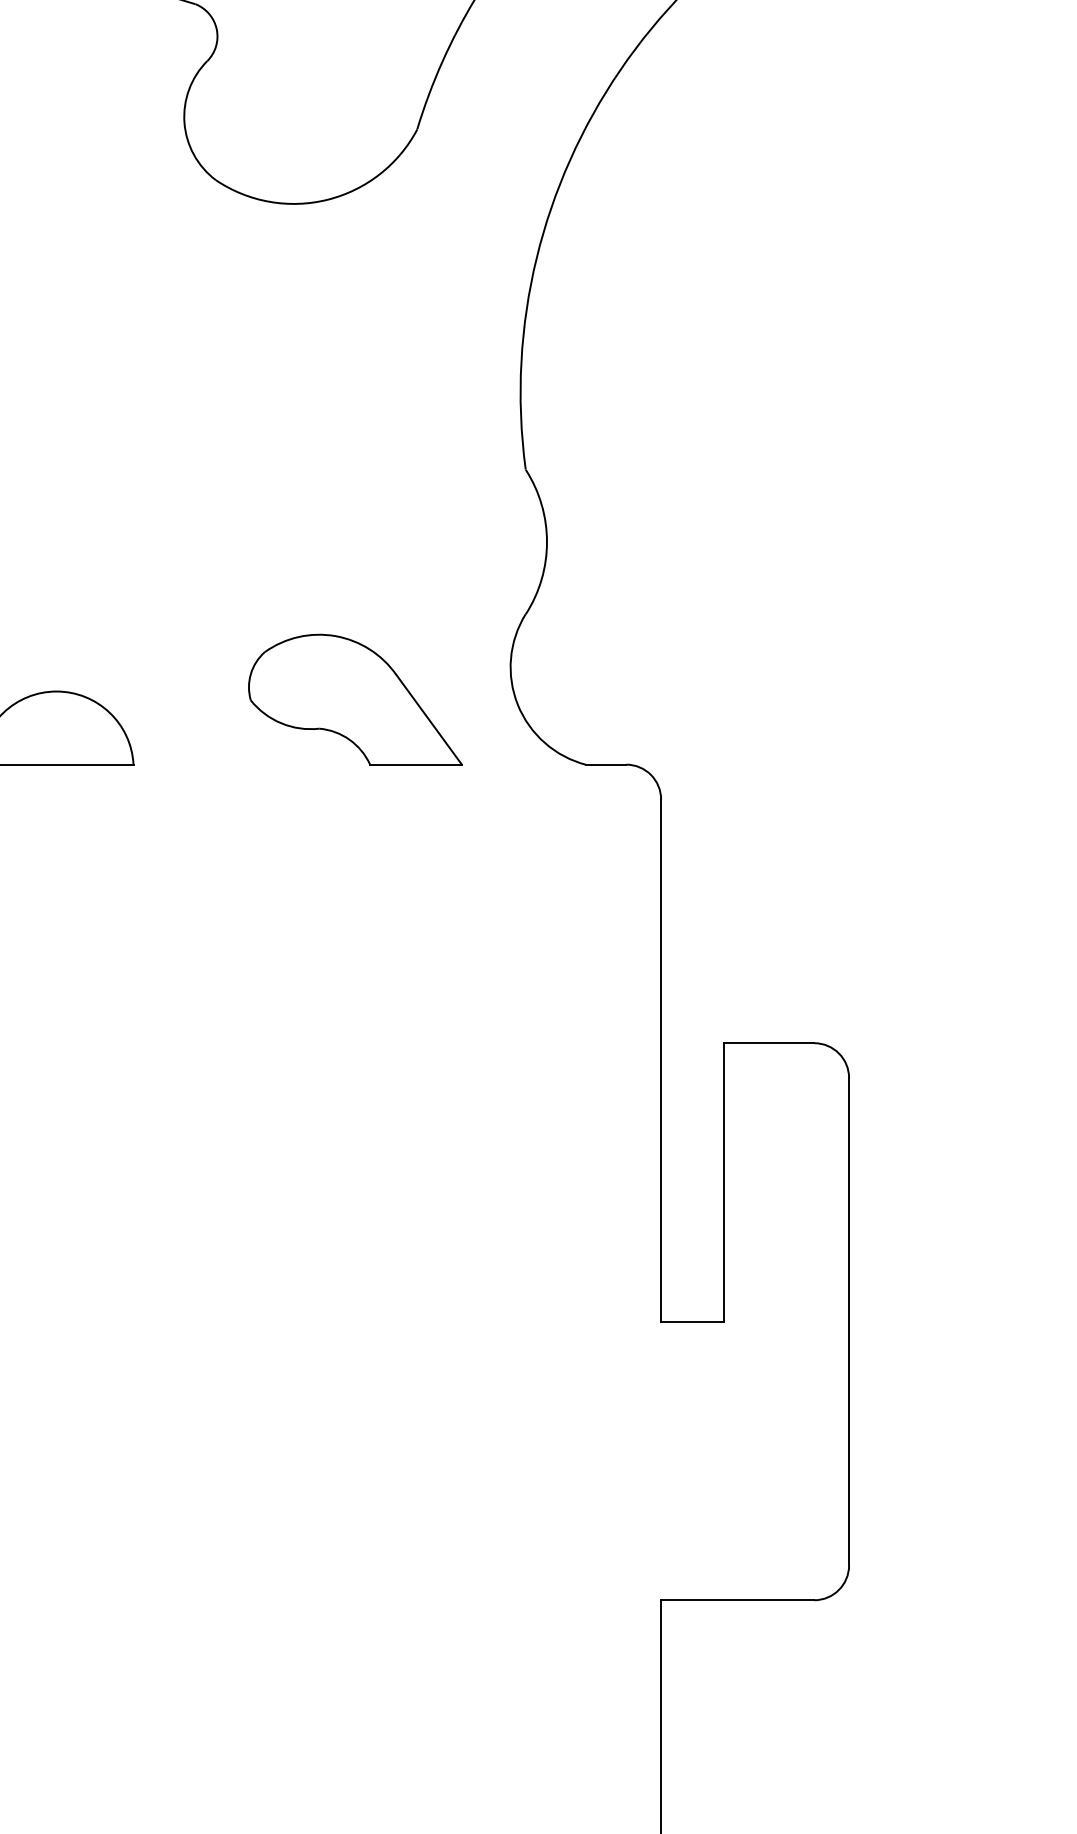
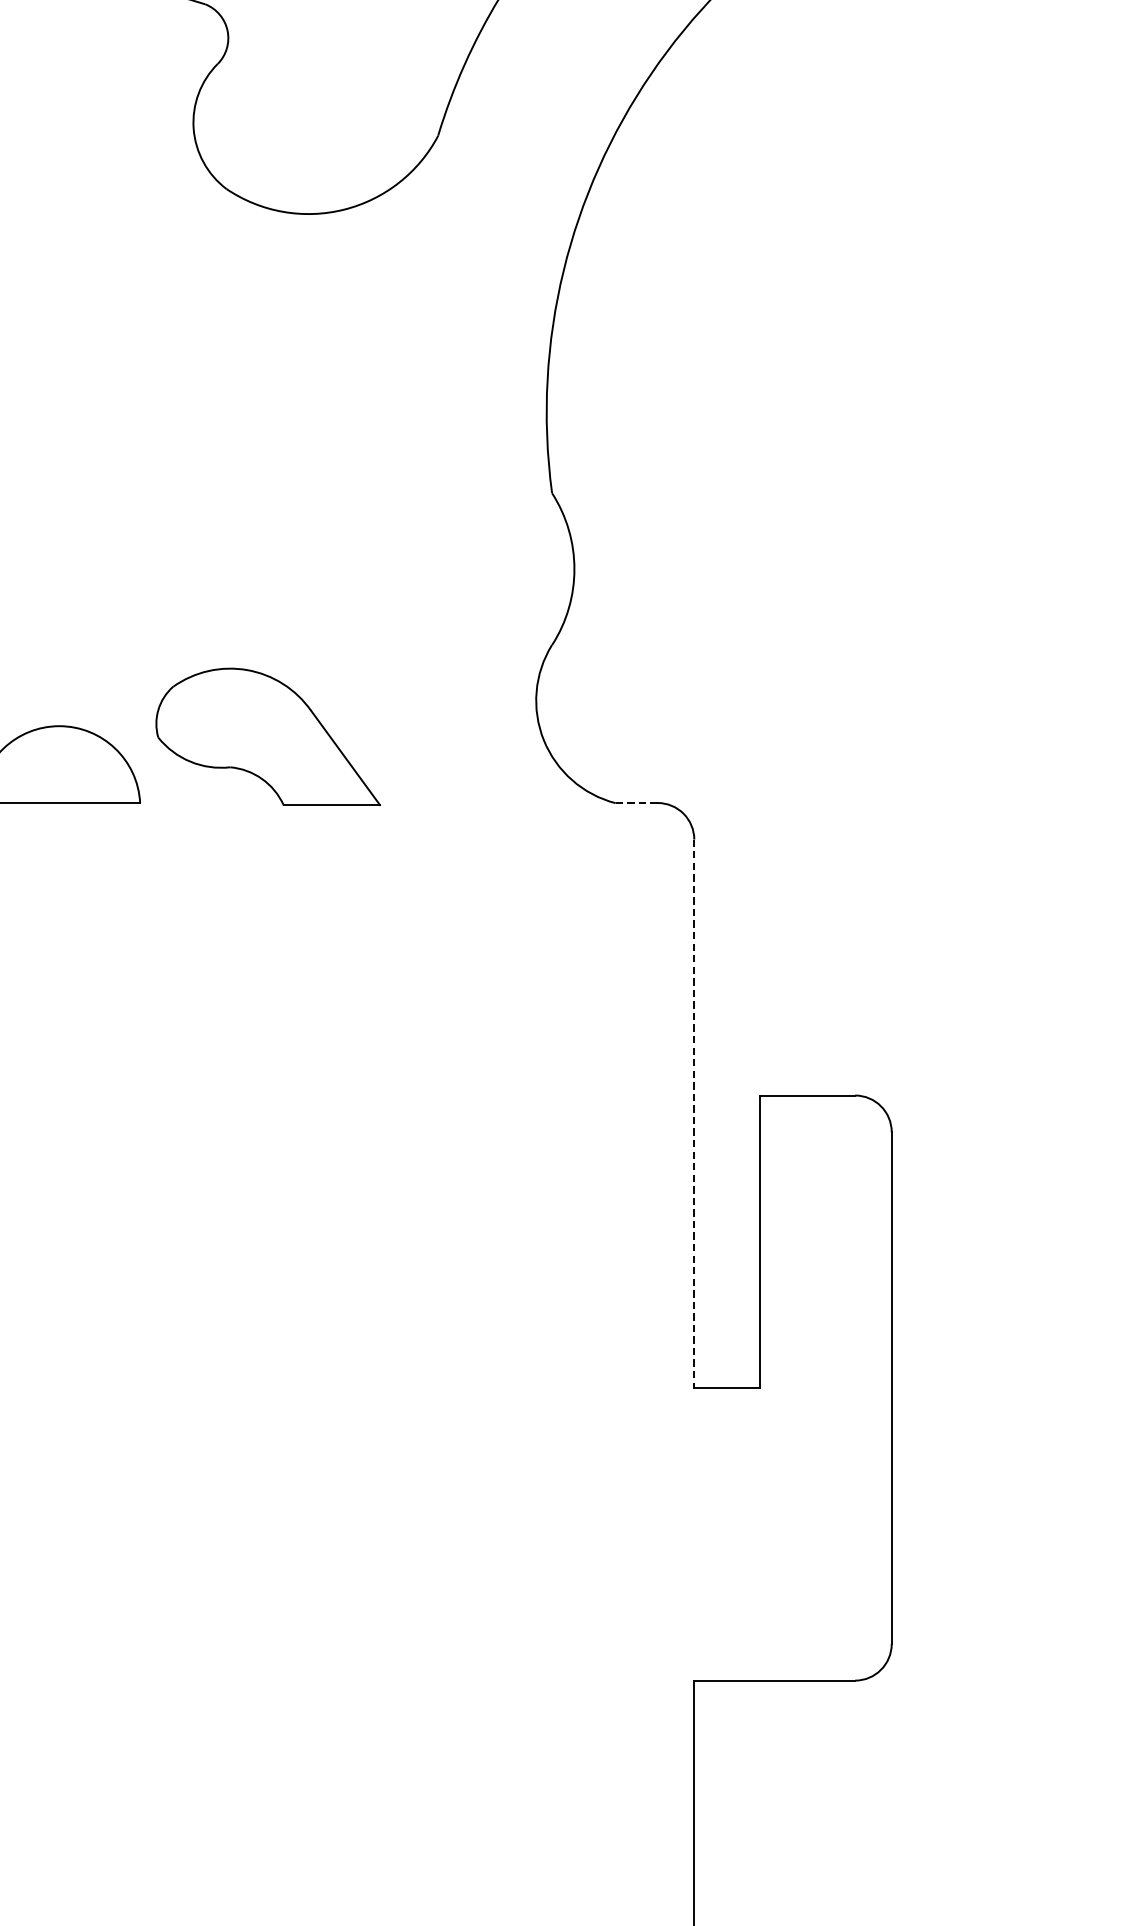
part: (355, 699) -> (268, 736), moved
line: (606, 764) -> (636, 802), solid -> dashed
line: (661, 1061) -> (694, 1114), solid -> dashed

